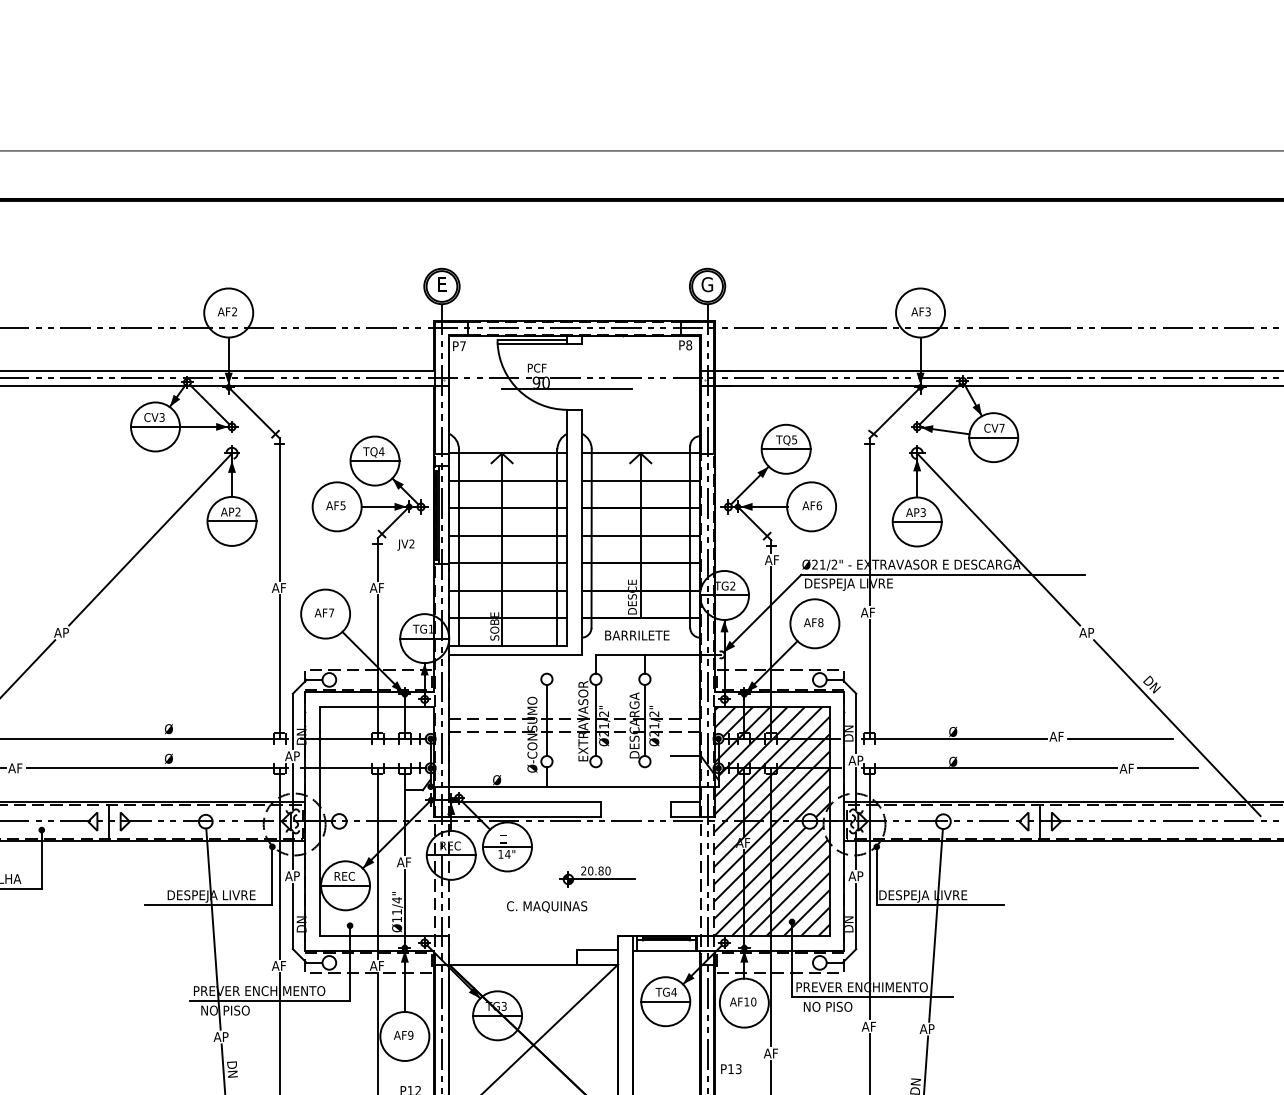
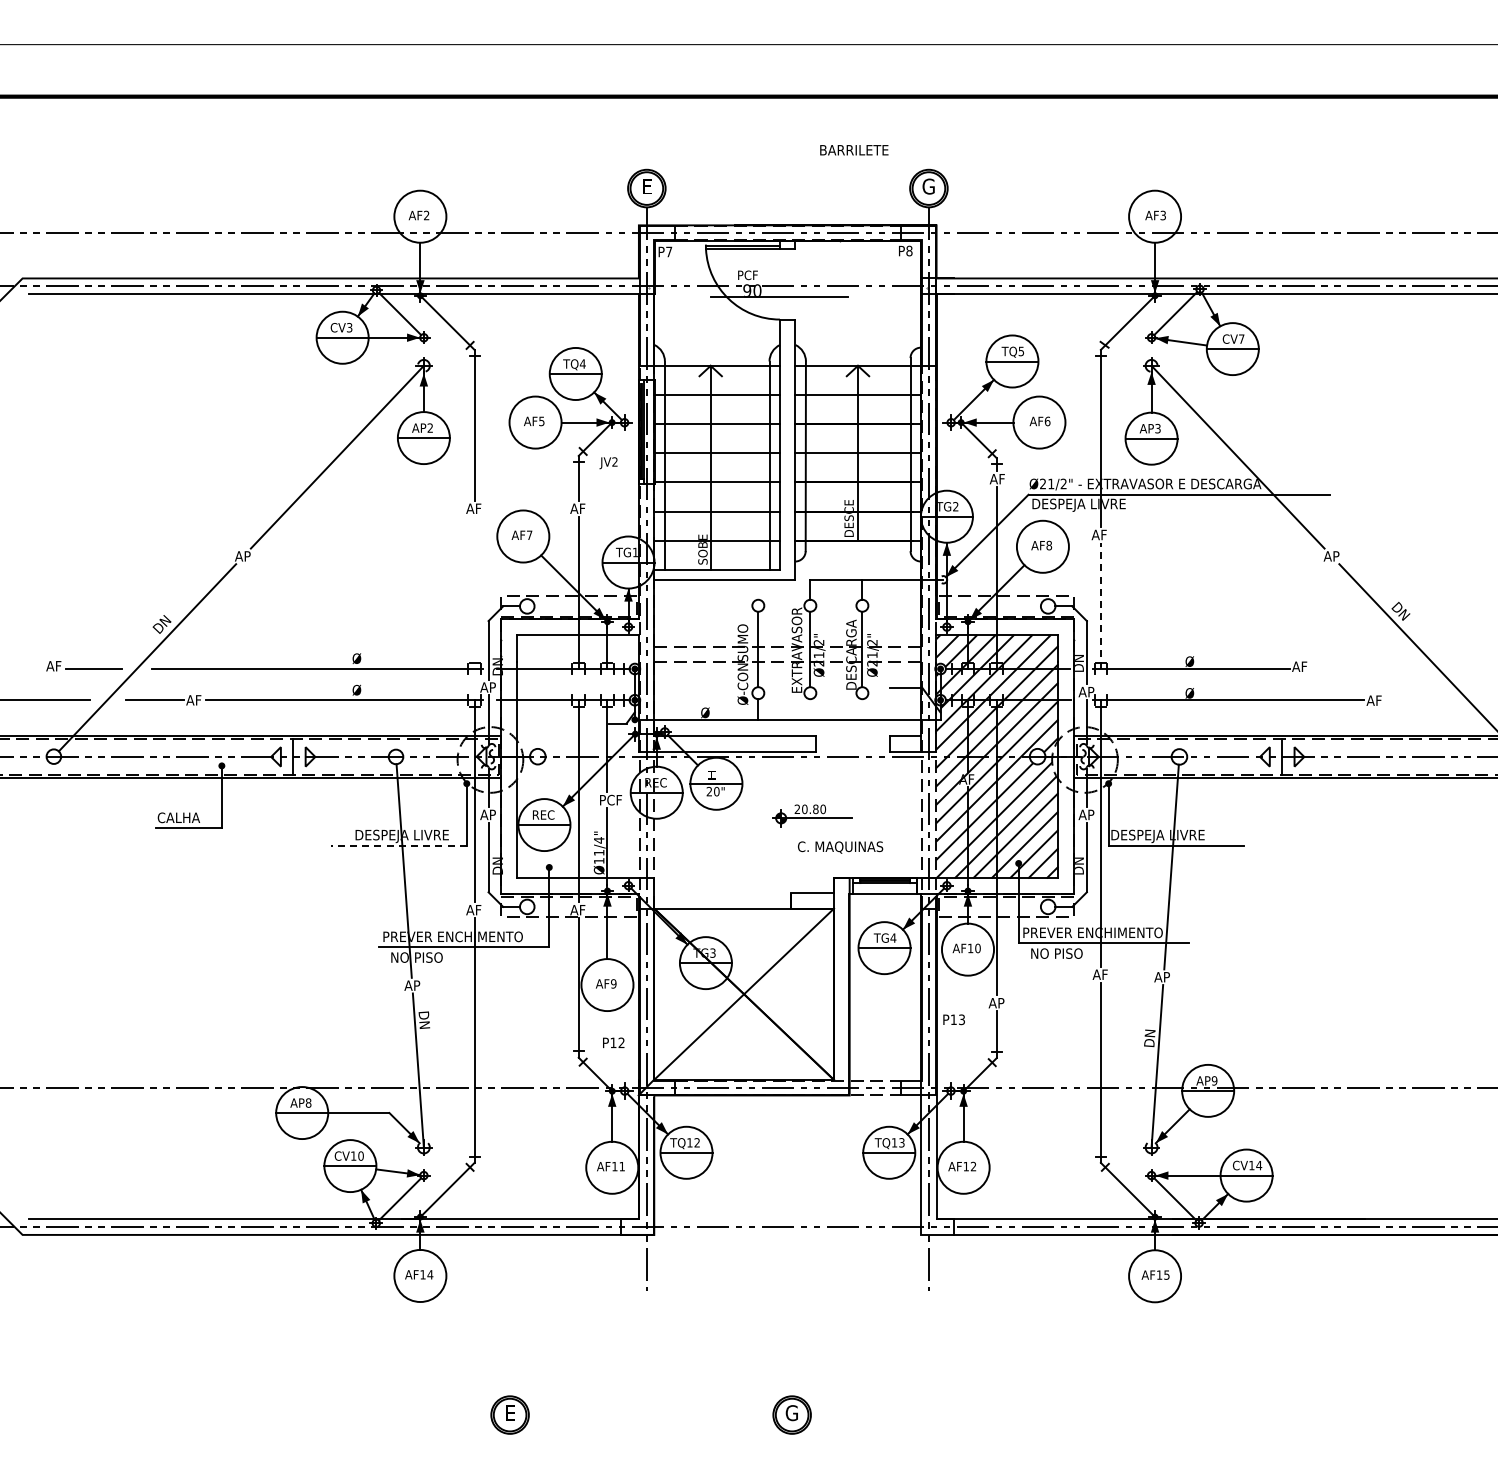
text: (637, 635) -> (854, 150), moved
line: (279, 666) -> (474, 592), removed
line: (869, 679) -> (1100, 605), solid -> dashed
line: (1120, 739) -> (1367, 669), removed
line: (1167, 768) -> (1417, 700), removed
text: (503, 854) -> (712, 791), 14" -> 20"
text: (407, 861) -> (610, 799), AF -> PCF
line: (209, 905) -> (399, 845), solid -> dashed
text: (547, 906) -> (840, 847), moved
text: (775, 1051) -> (1001, 1001), AF -> AP

